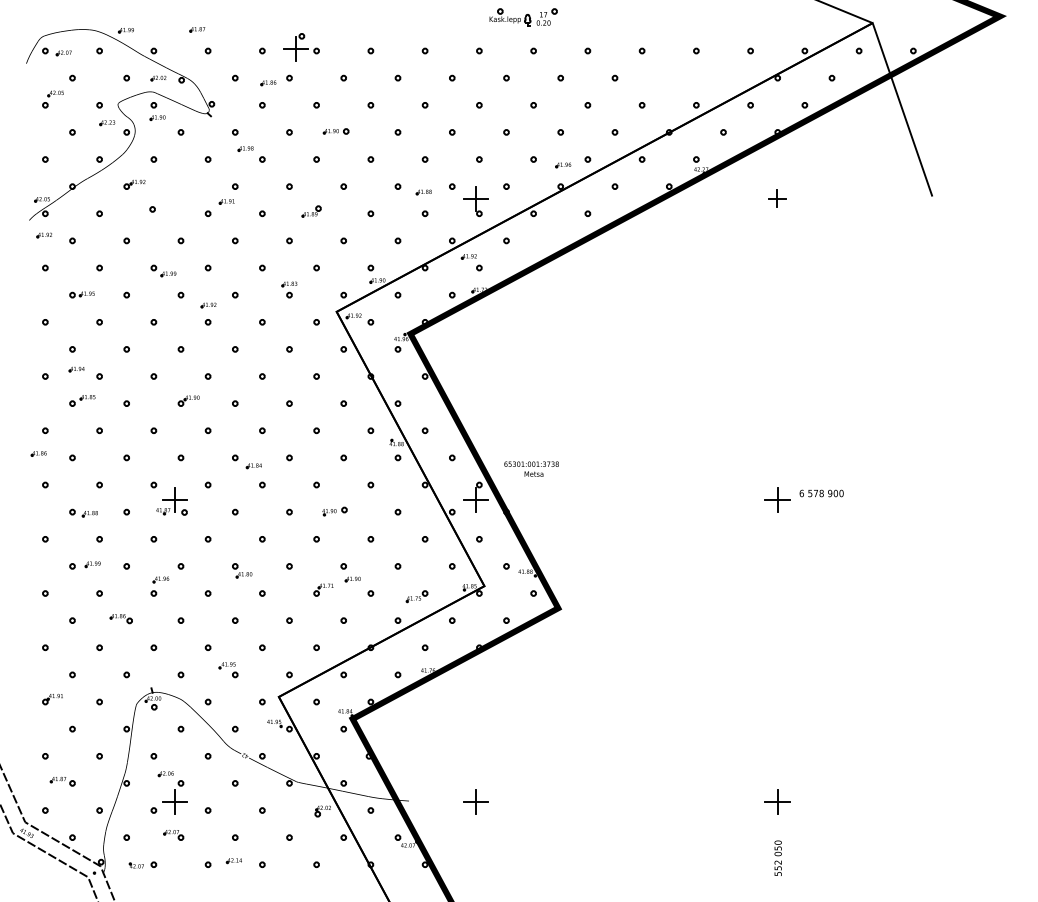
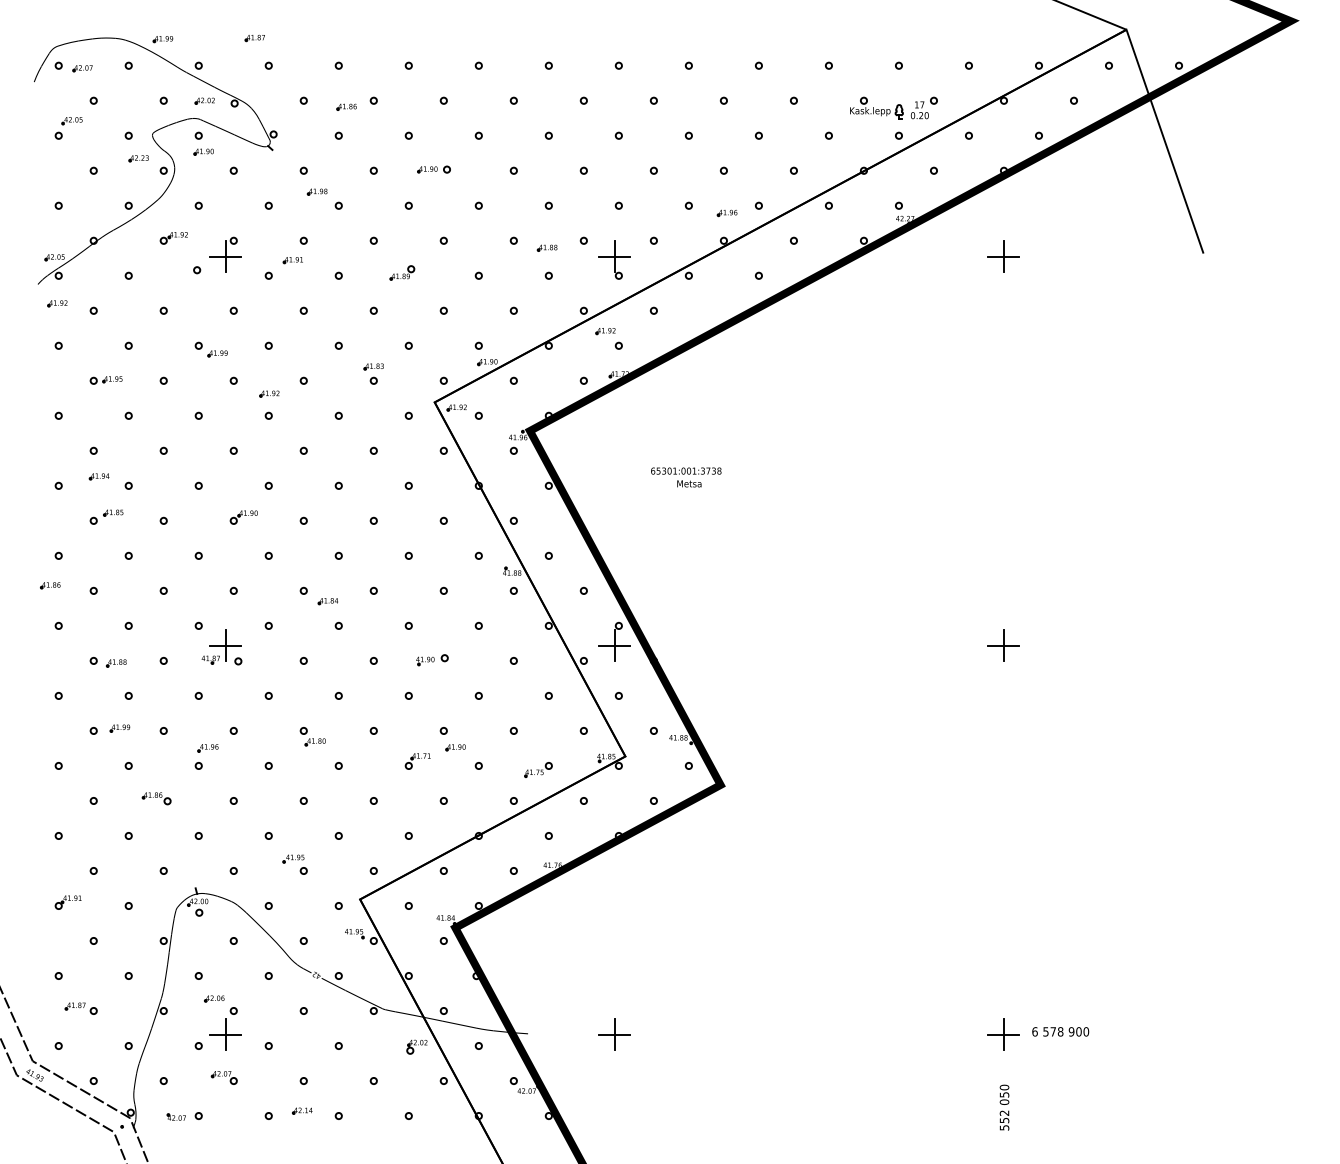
part: (523, 16) -> (893, 107), moved
part: (295, 46) -> (225, 254), moved
part: (777, 198) -> (1003, 256), size x1.43
text: (531, 469) -> (686, 477), moved
text: (821, 493) -> (1060, 1031), moved

